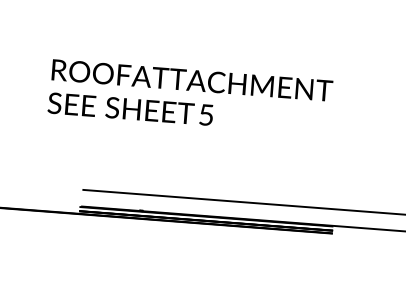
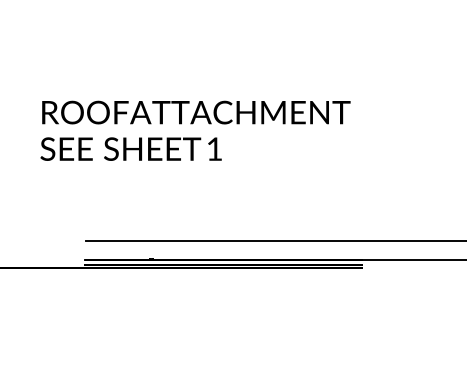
text: (206, 114) -> (214, 148), 5 -> 1

